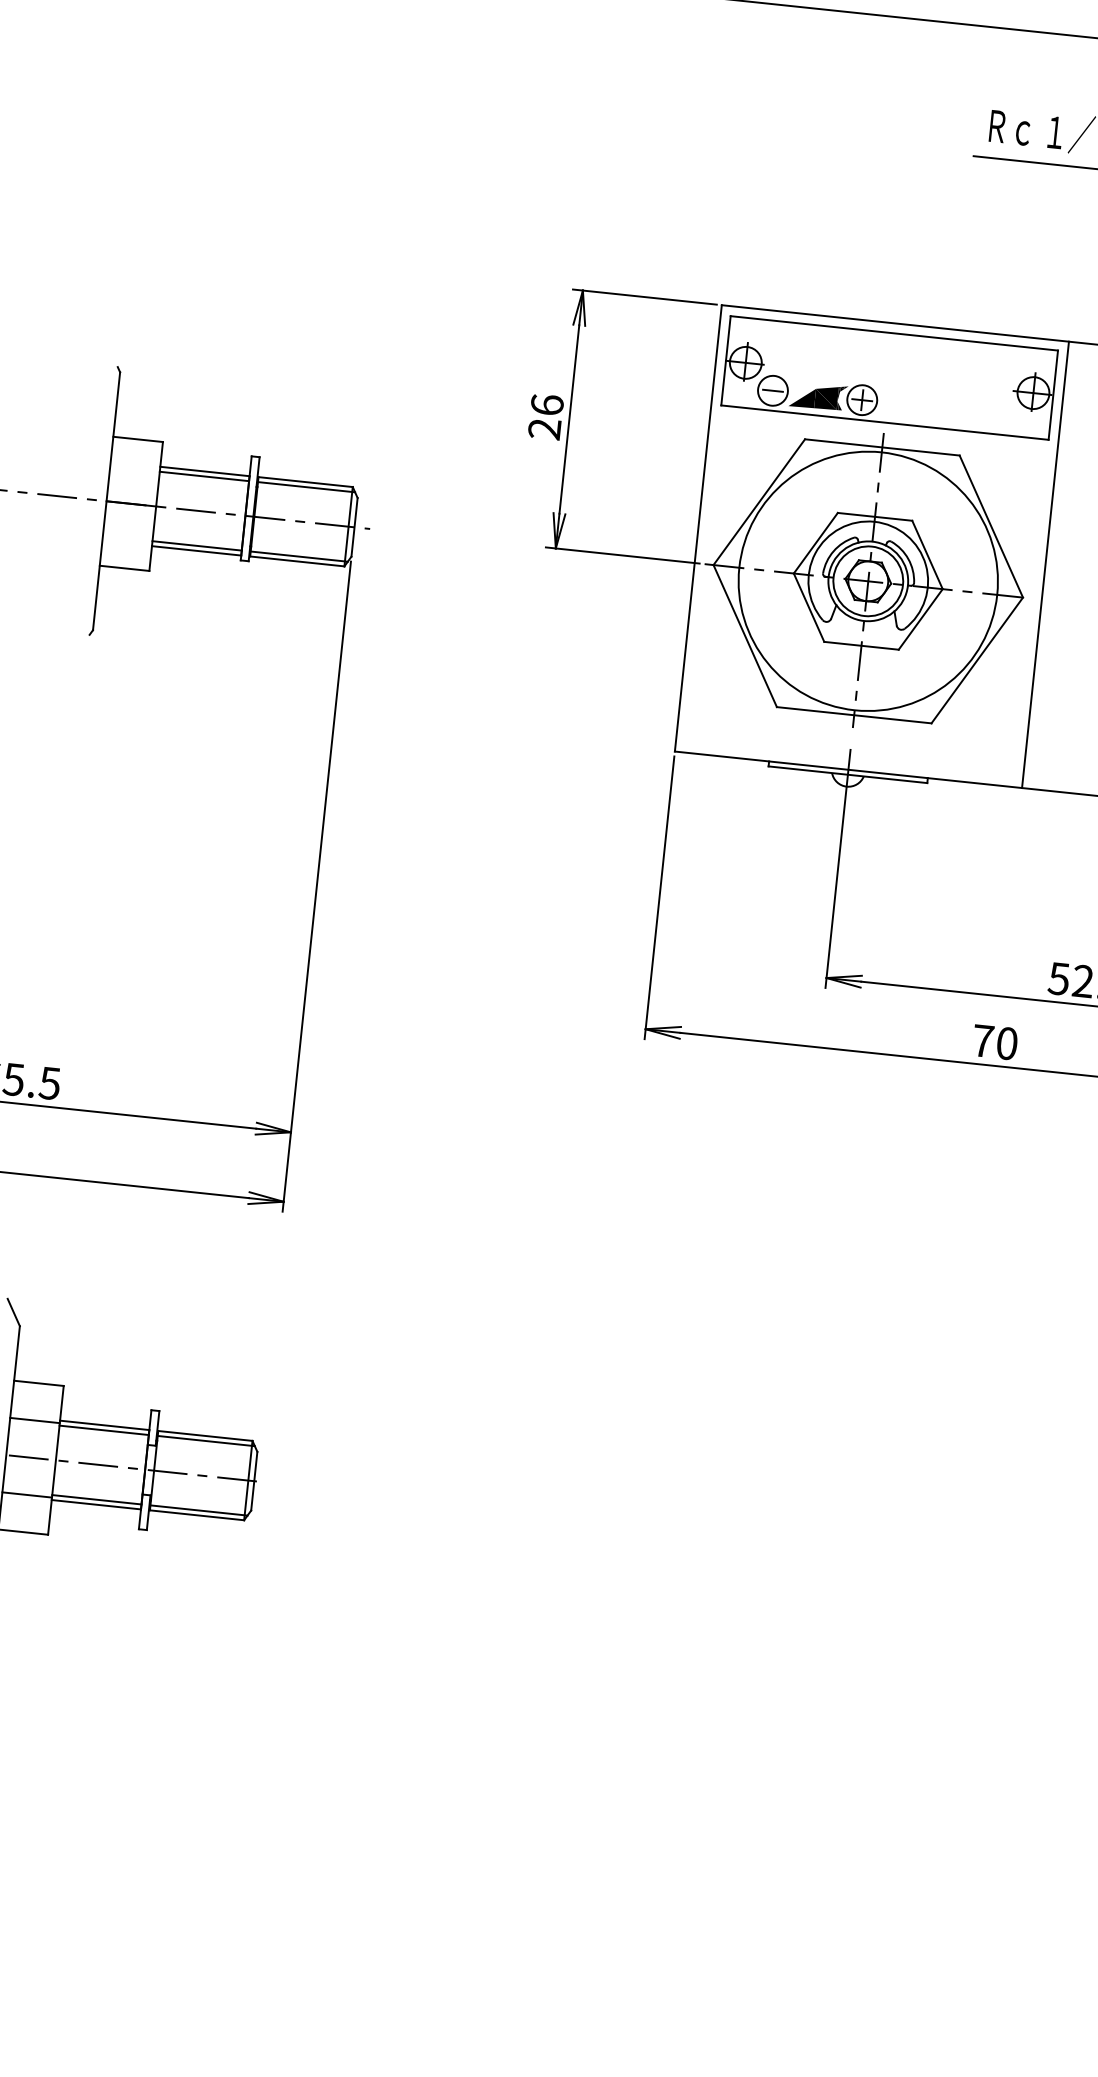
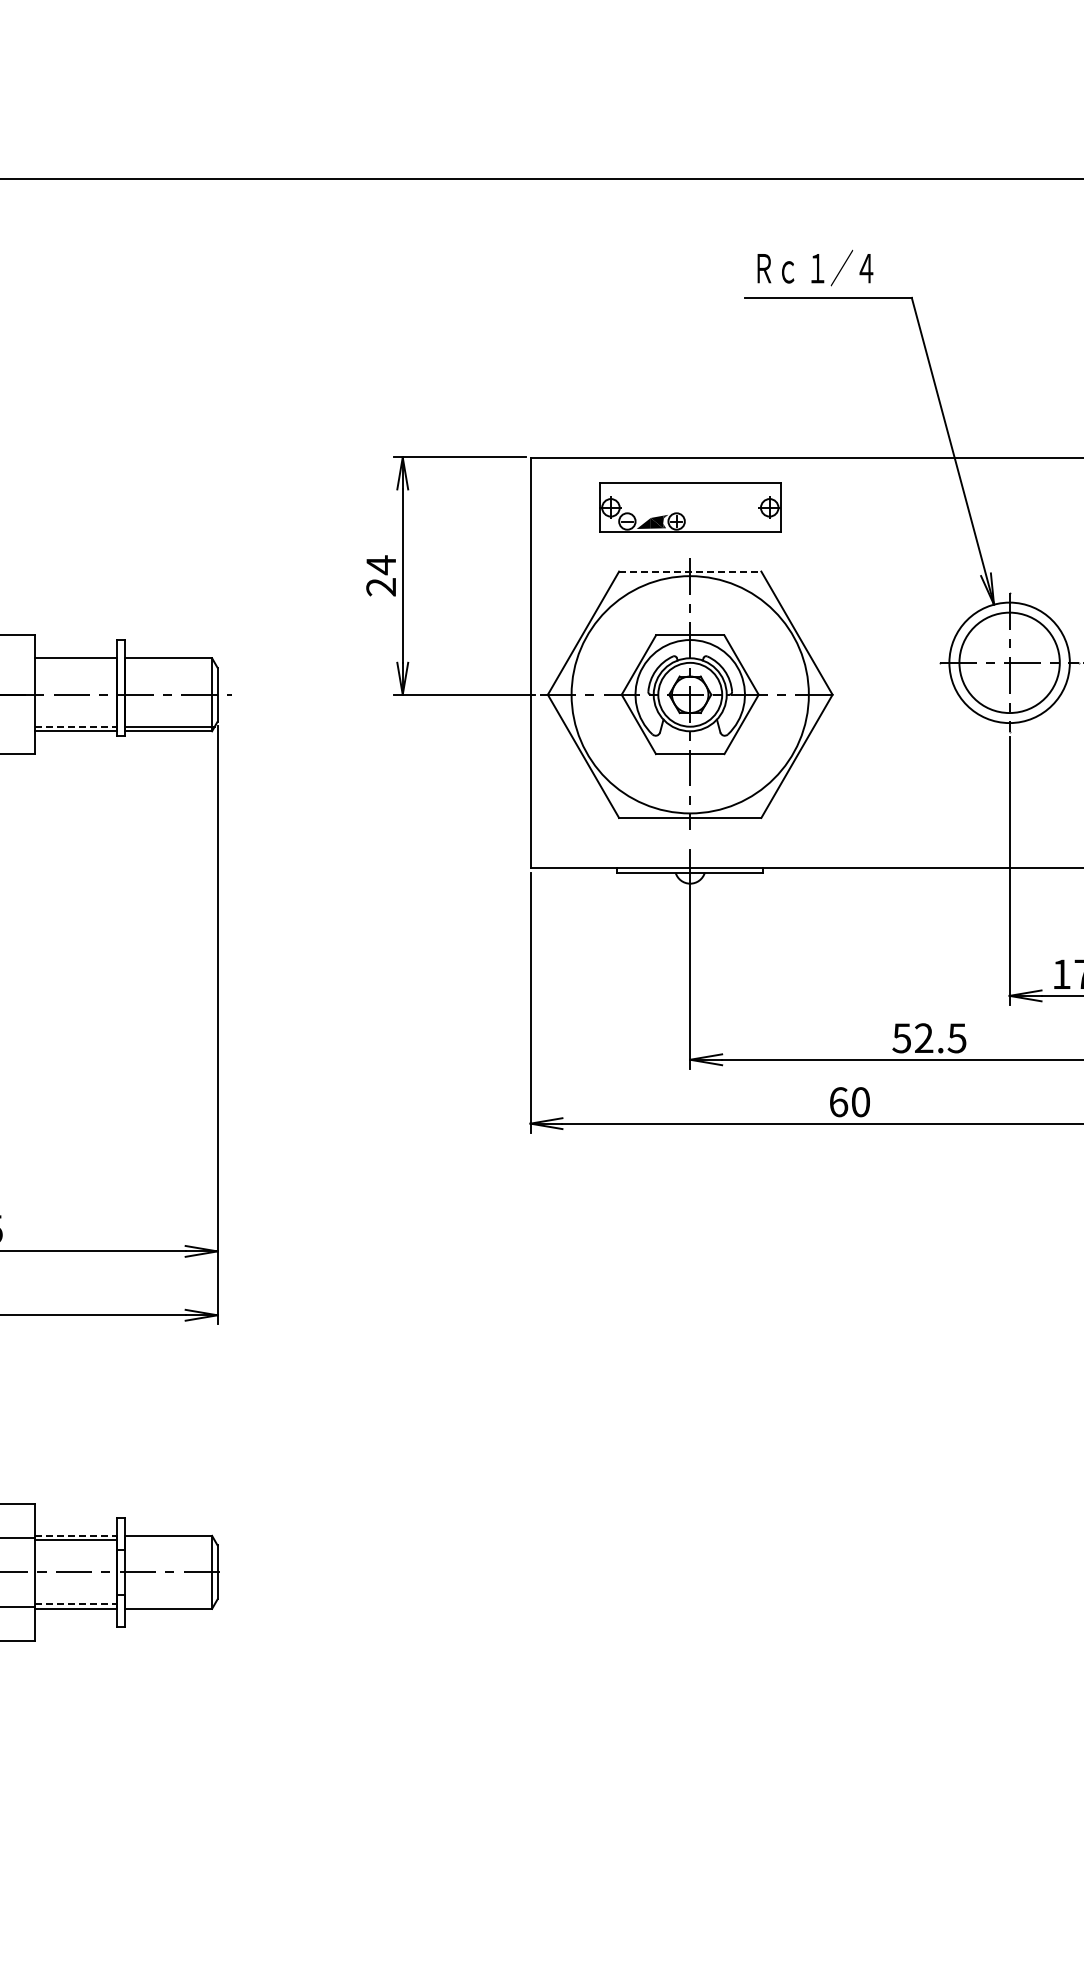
part: (889, 377) -> (690, 507), size x0.6
text: (547, 405) -> (381, 565), 26 -> 24
line: (882, 447) -> (690, 571), solid -> dashed
line: (204, 476) -> (76, 662), removed
line: (305, 486) -> (169, 662), removed
line: (197, 545) -> (76, 726), solid -> dashed
line: (1045, 564) -> (849, 662), removed
text: (982, 1041) -> (838, 1102), 70 -> 60
line: (105, 1425) -> (76, 1535), solid -> dashed
line: (205, 1441) -> (169, 1540), removed
line: (97, 1499) -> (76, 1604), solid -> dashed
line: (198, 1510) -> (169, 1604), removed

